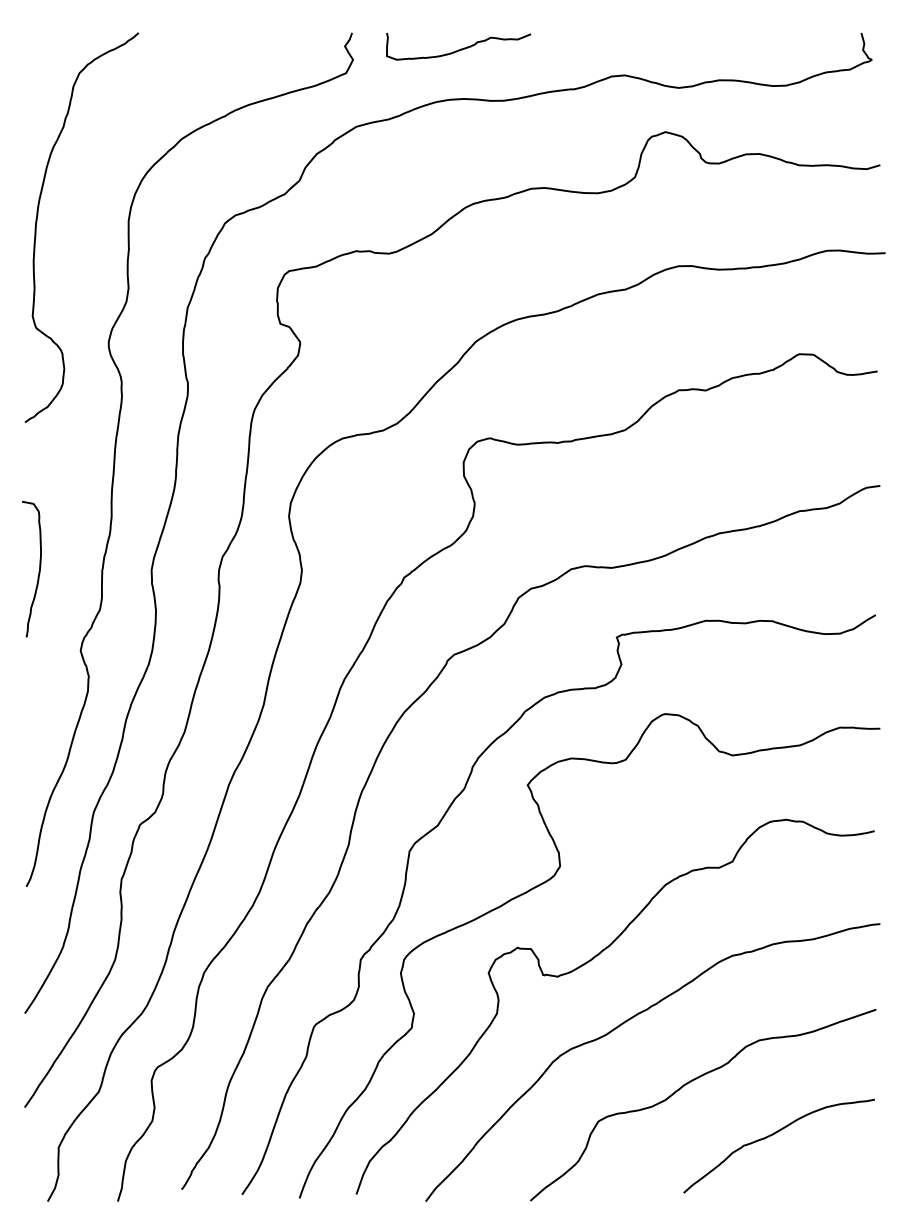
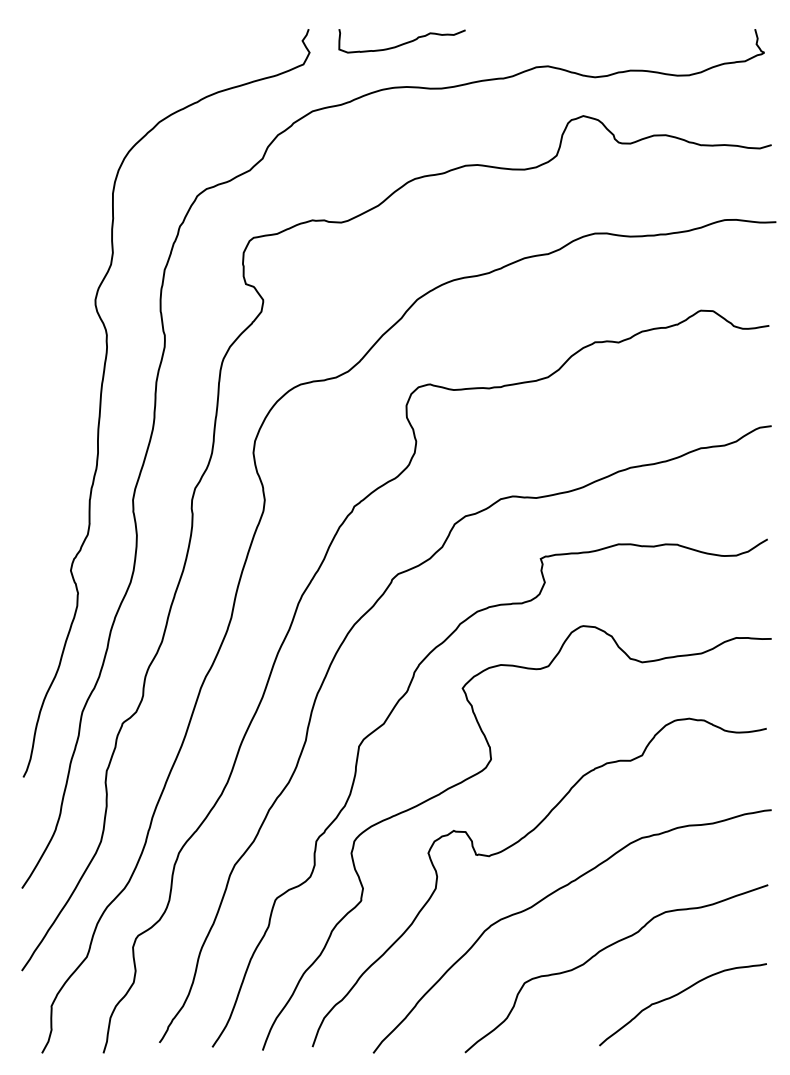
curve: (37, 222) -> (33, 195), removed
curve: (38, 571) -> (33, 501), removed

